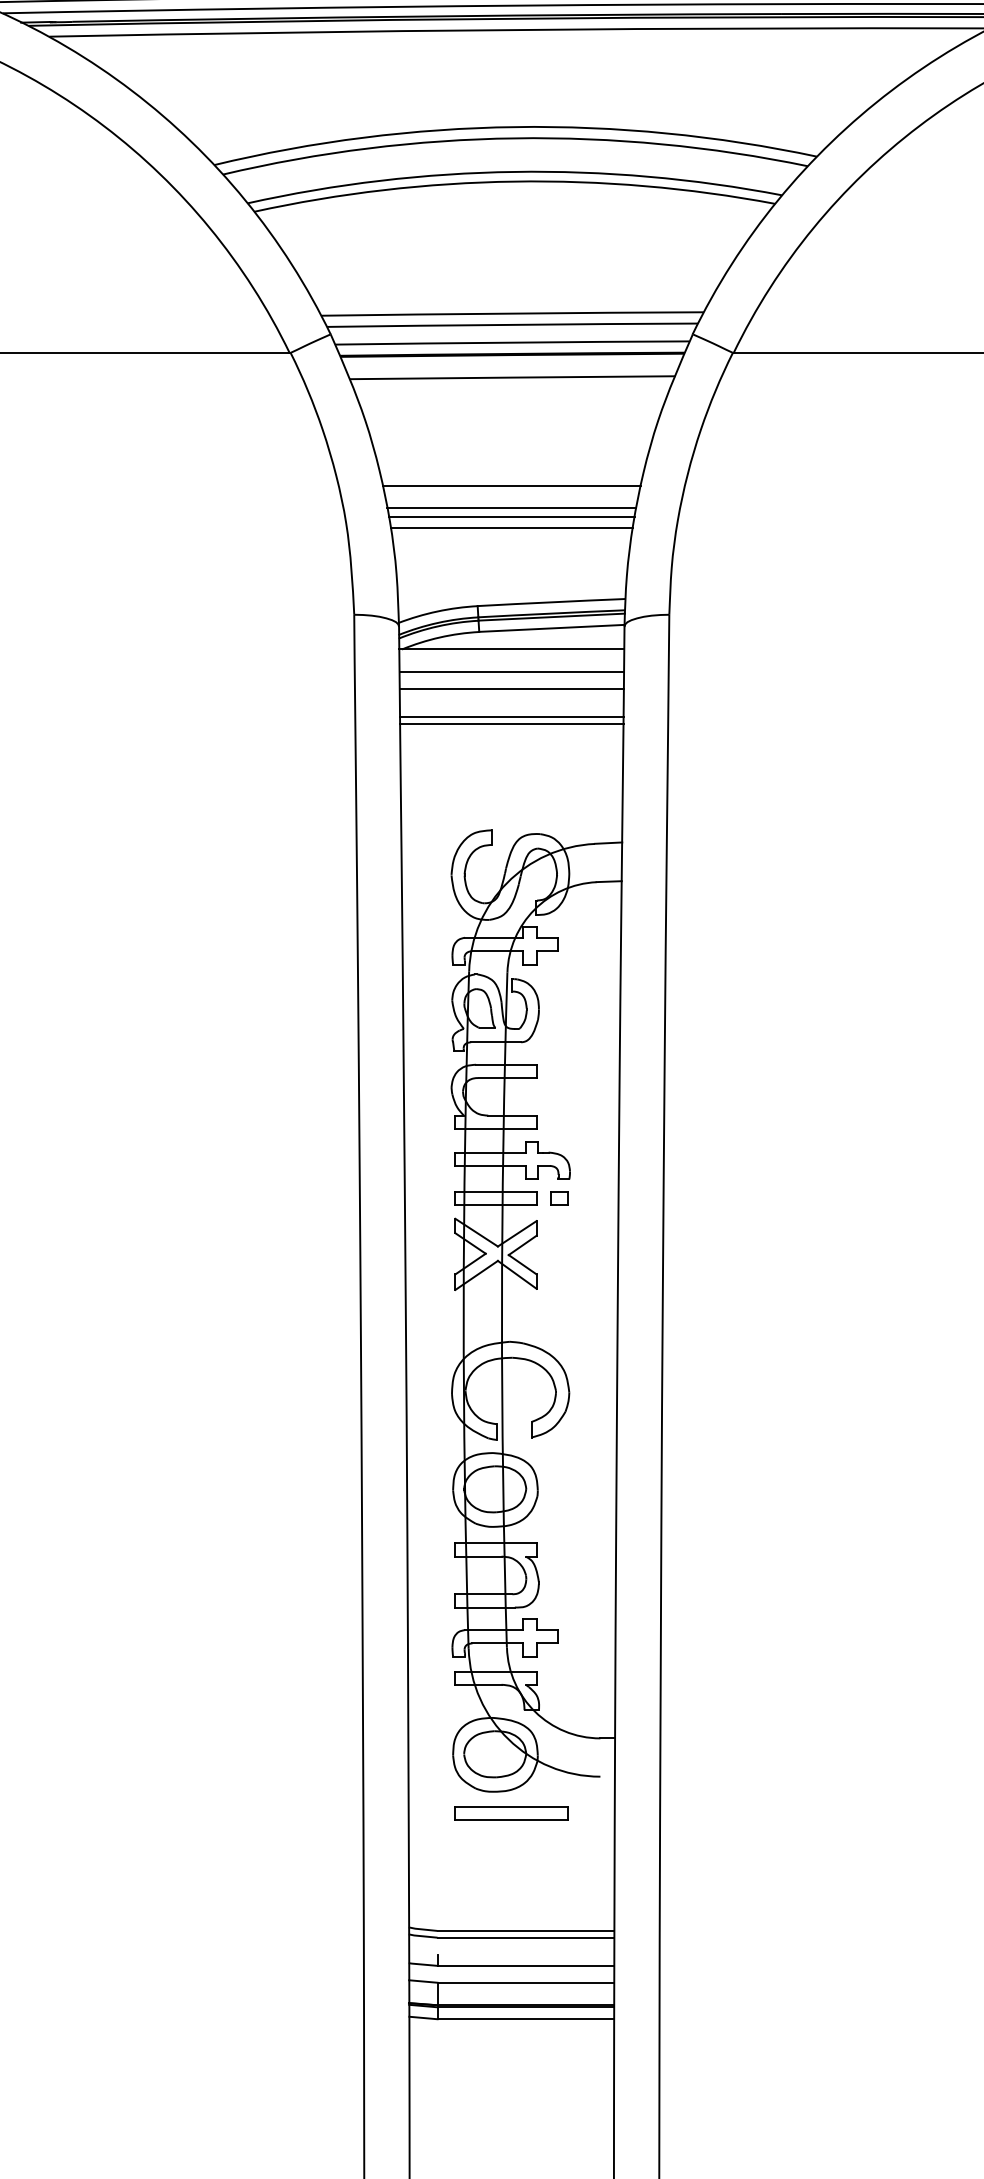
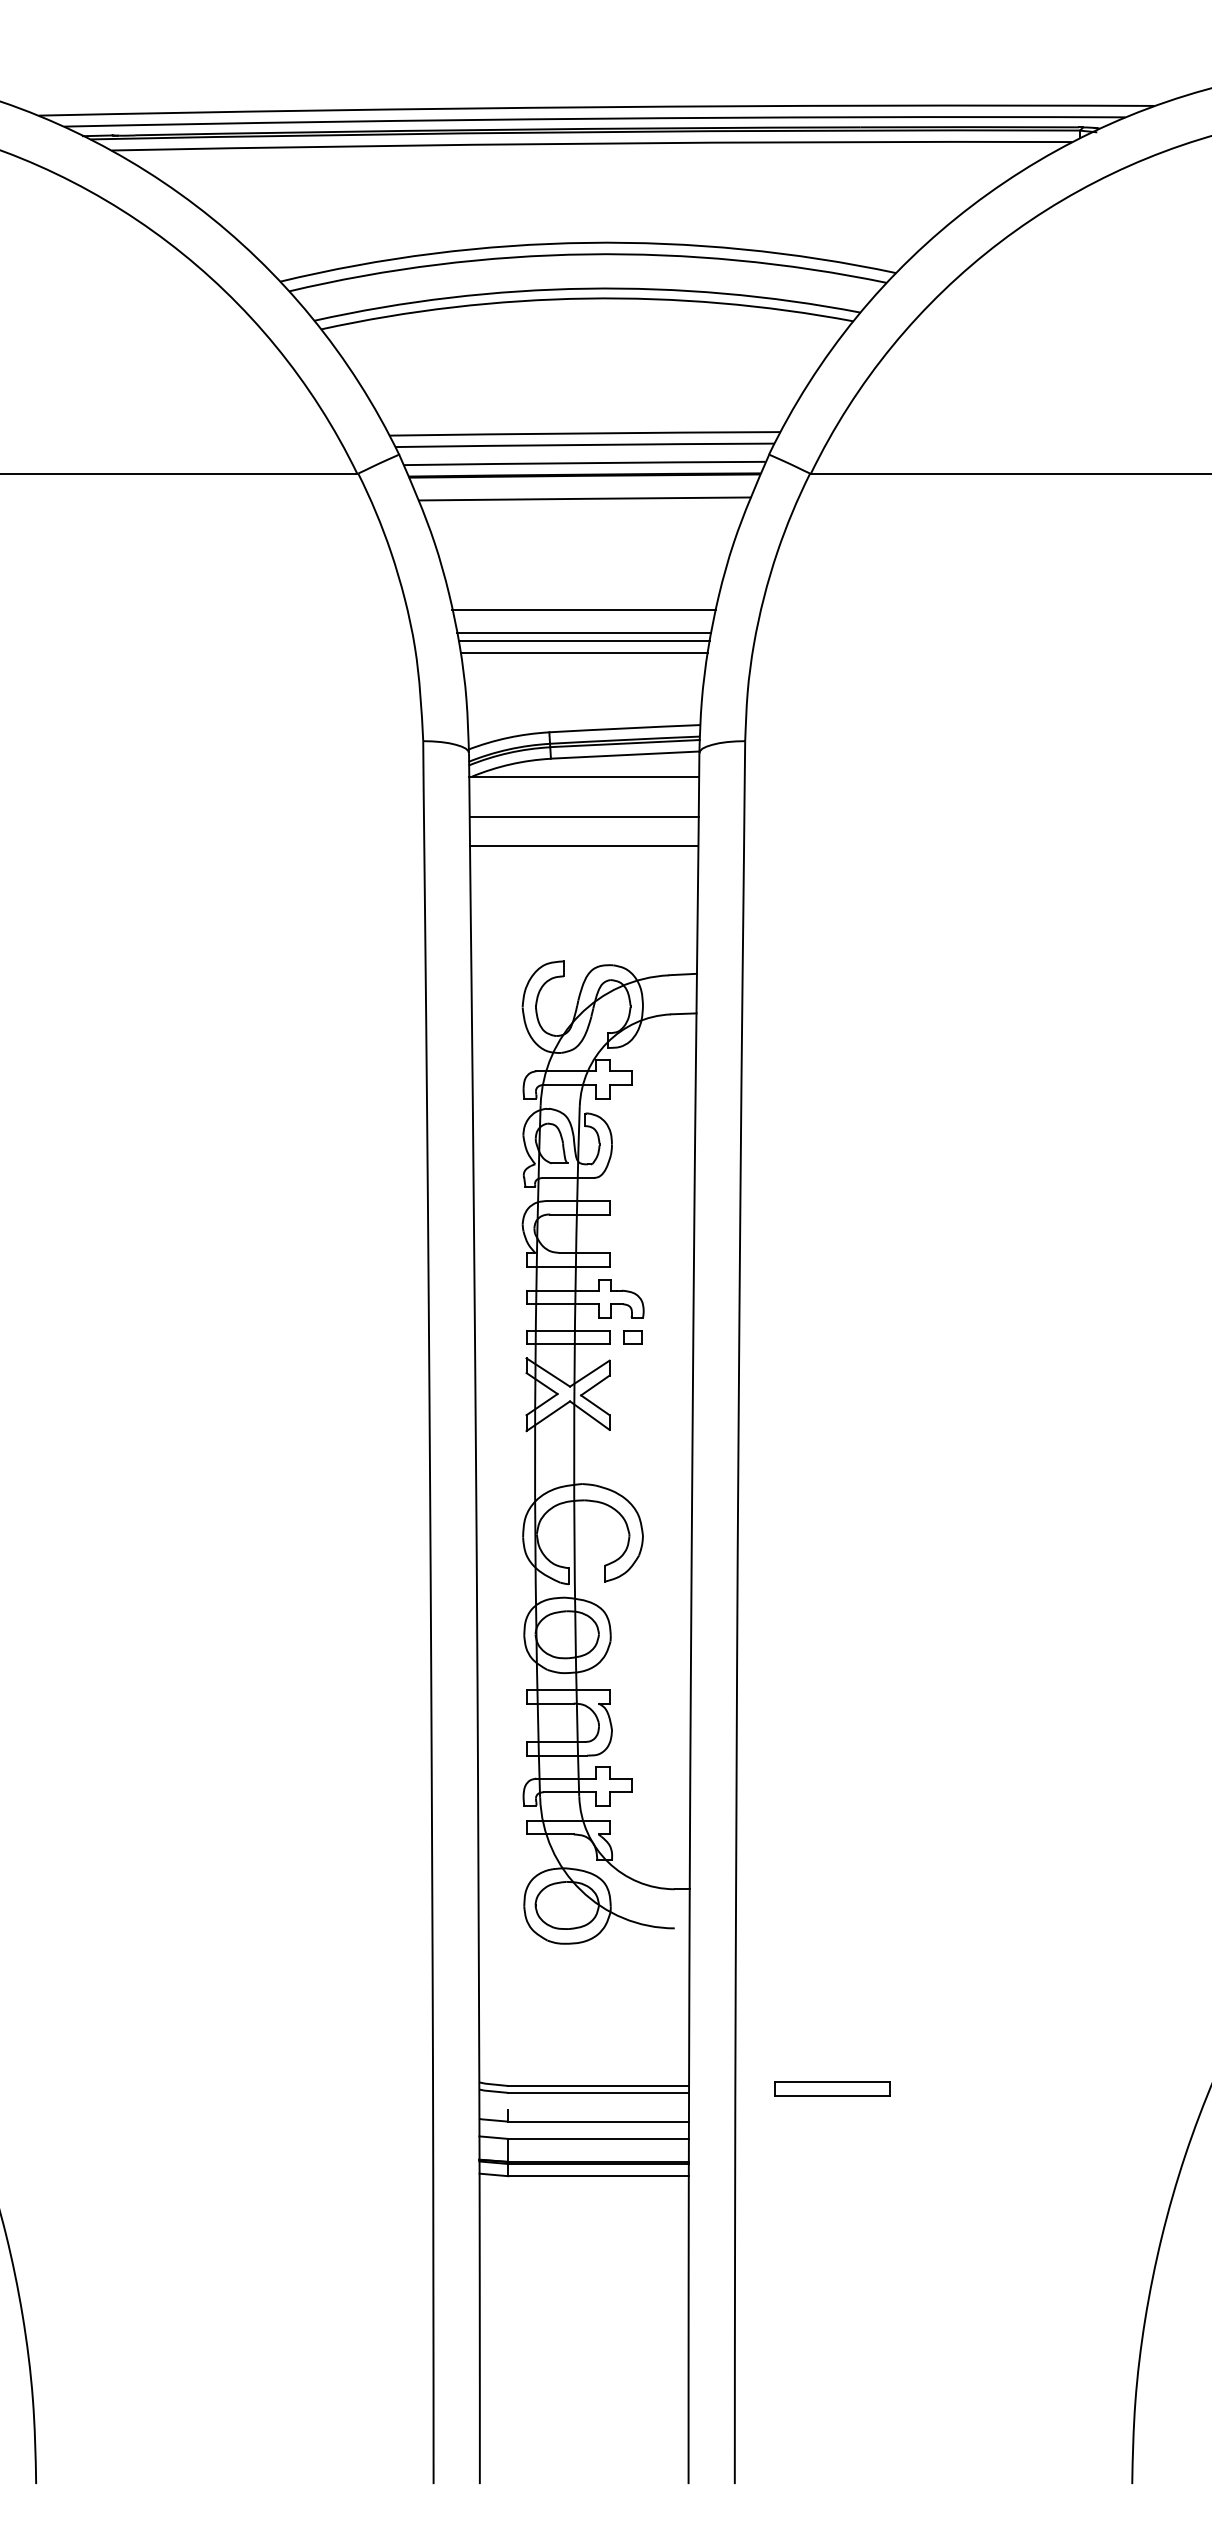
line: (511, 671) -> (583, 799), removed
line: (512, 723) -> (584, 852), removed
part: (512, 1813) -> (832, 2088), moved

